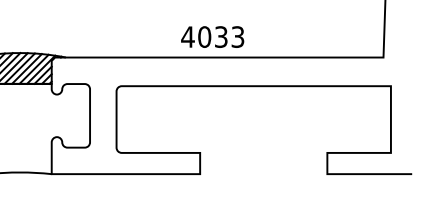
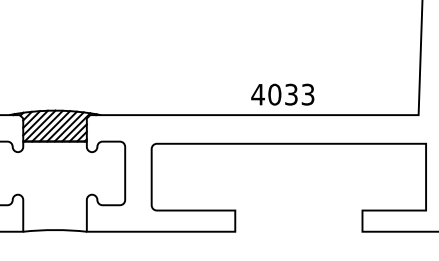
text: (212, 36) -> (282, 94), moved

